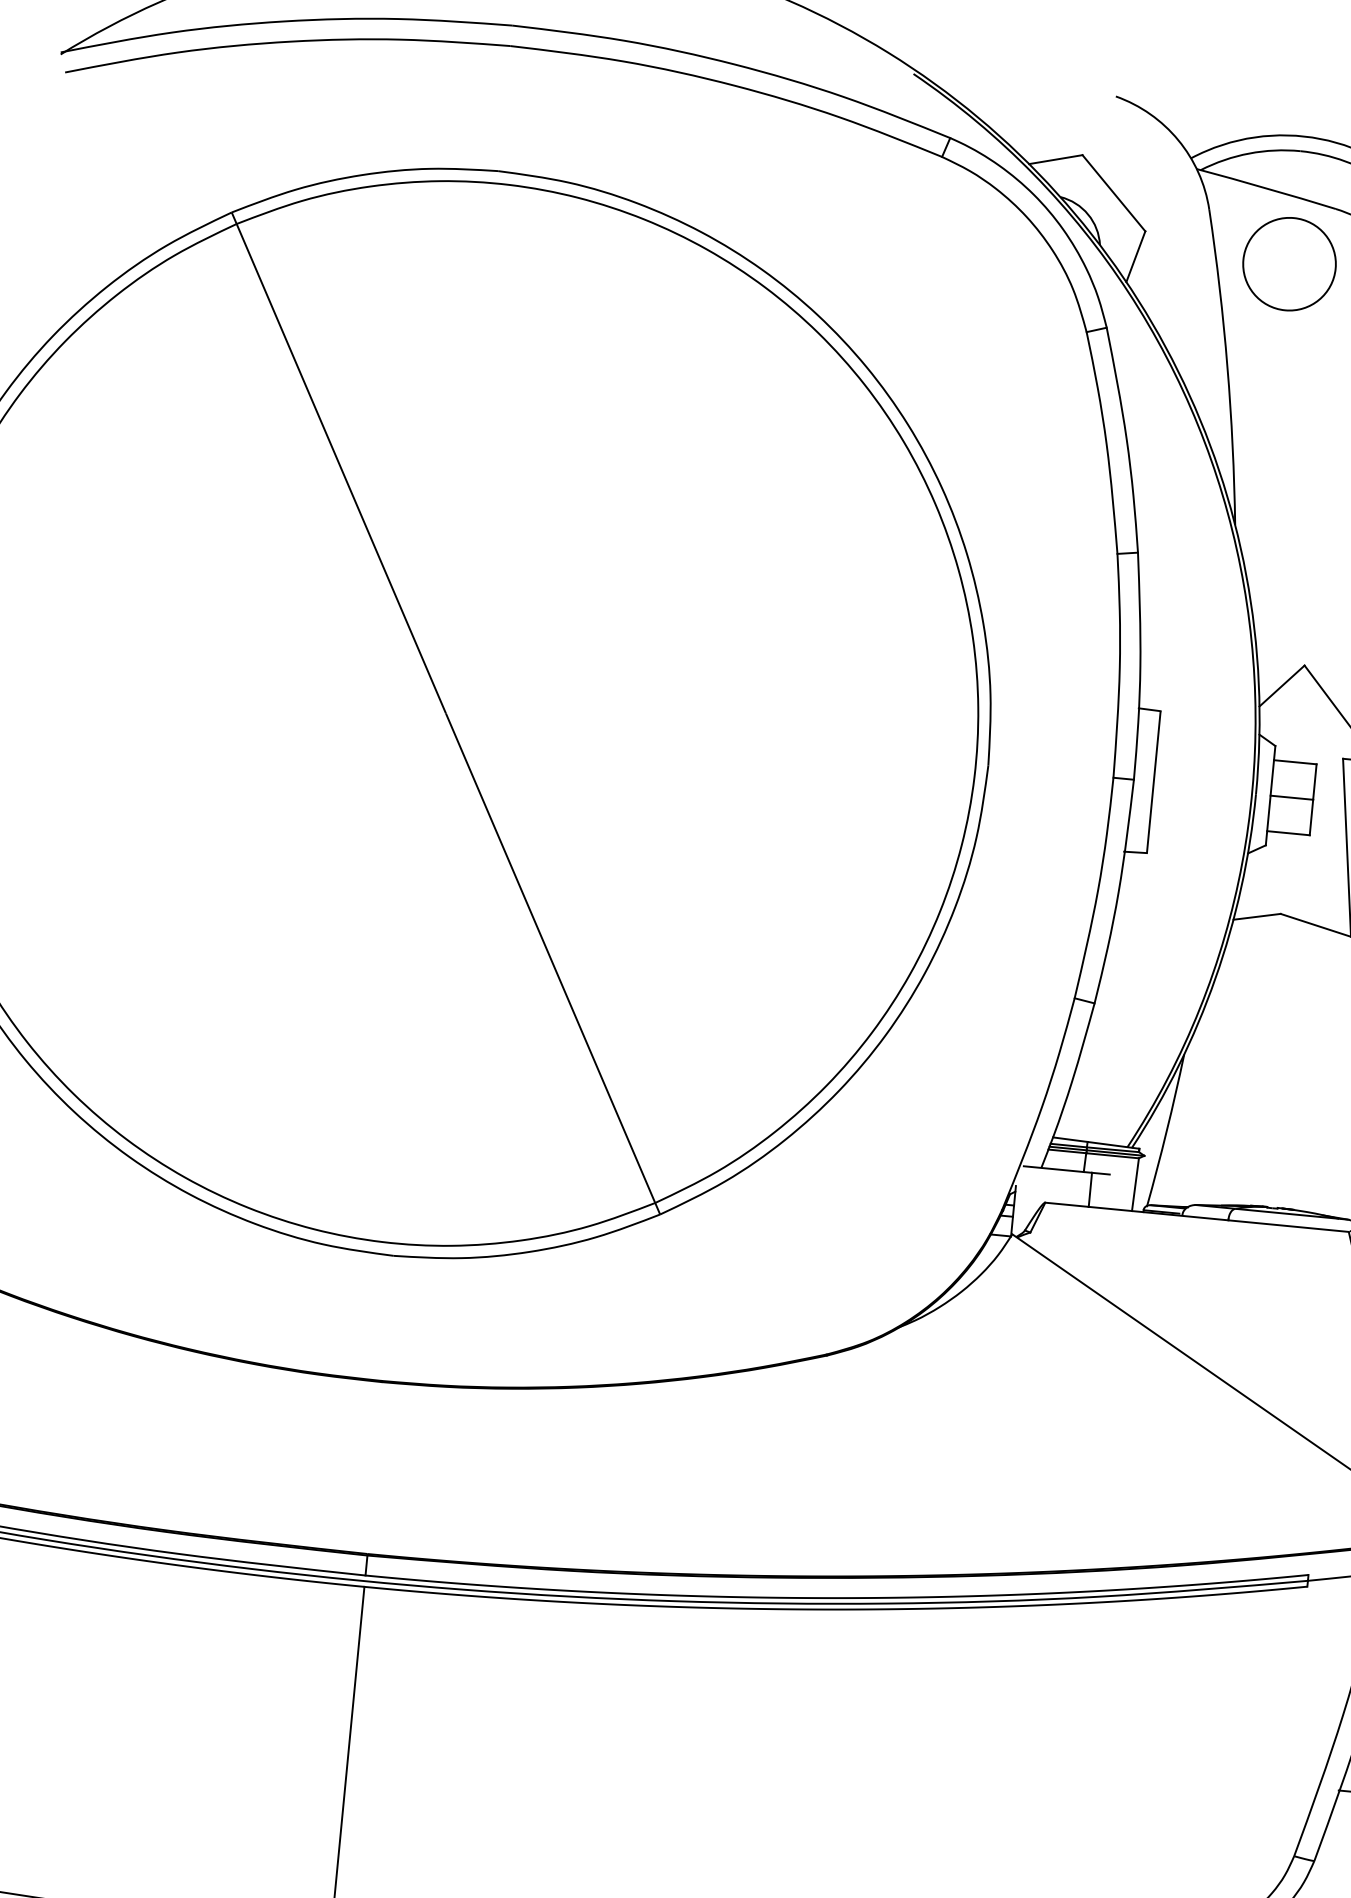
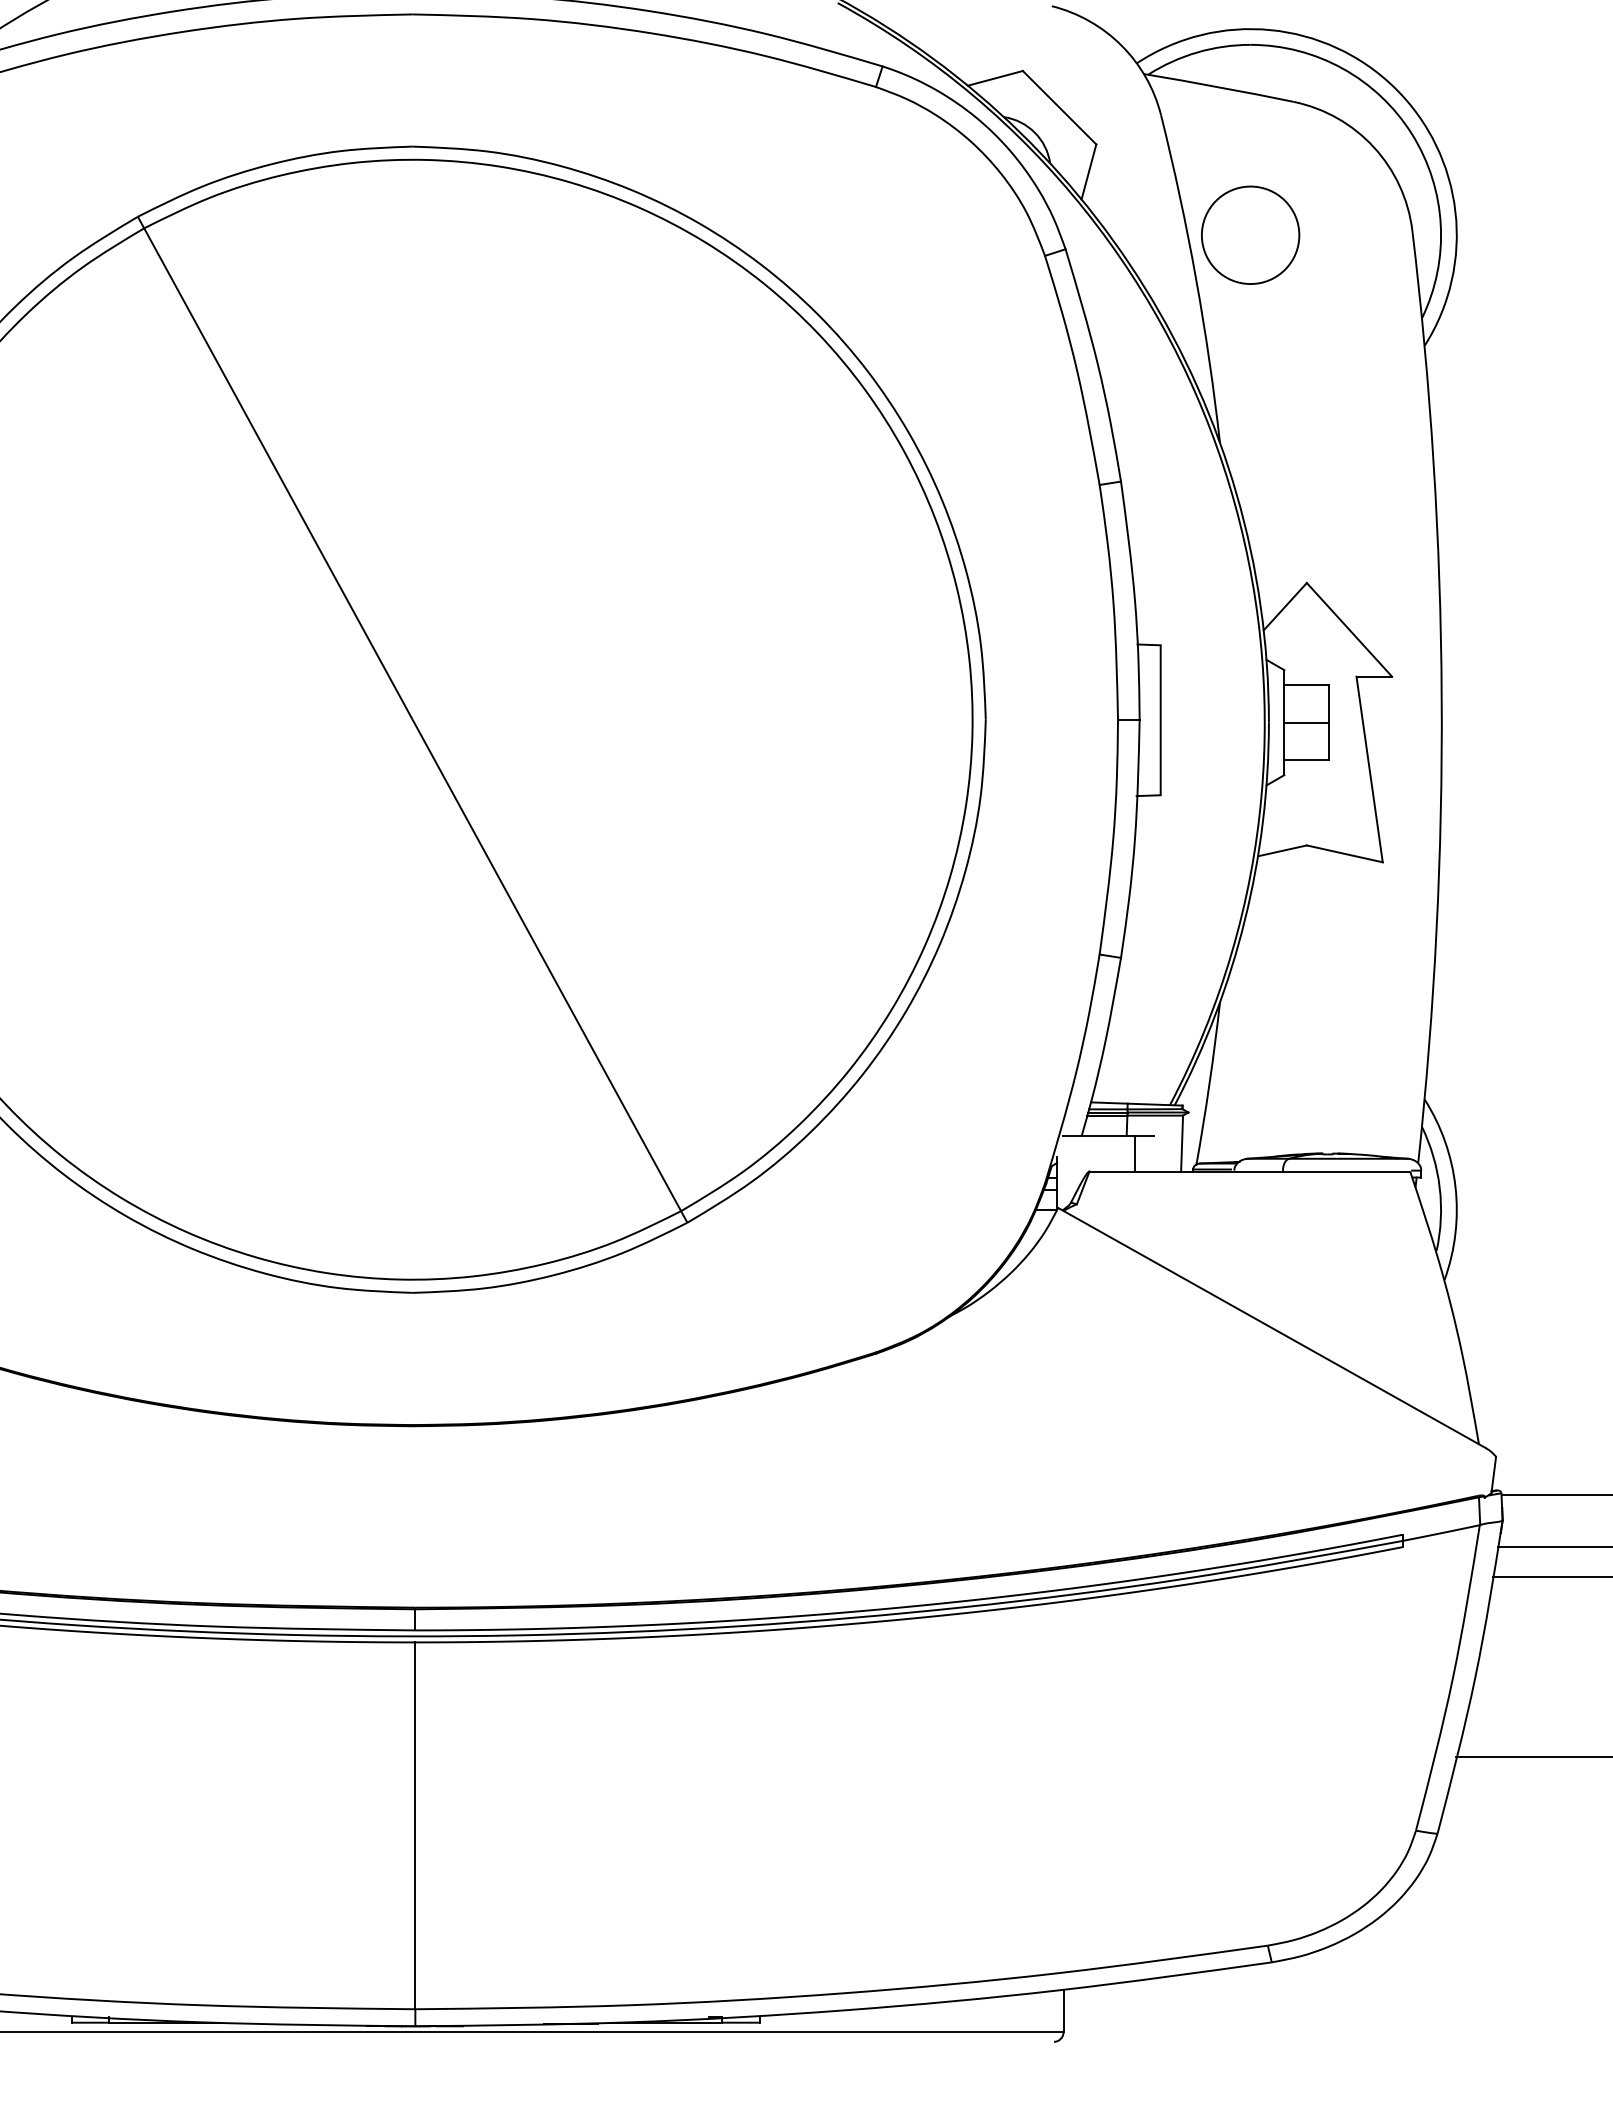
circle: (1289, 263) -> (1250, 234), moved

